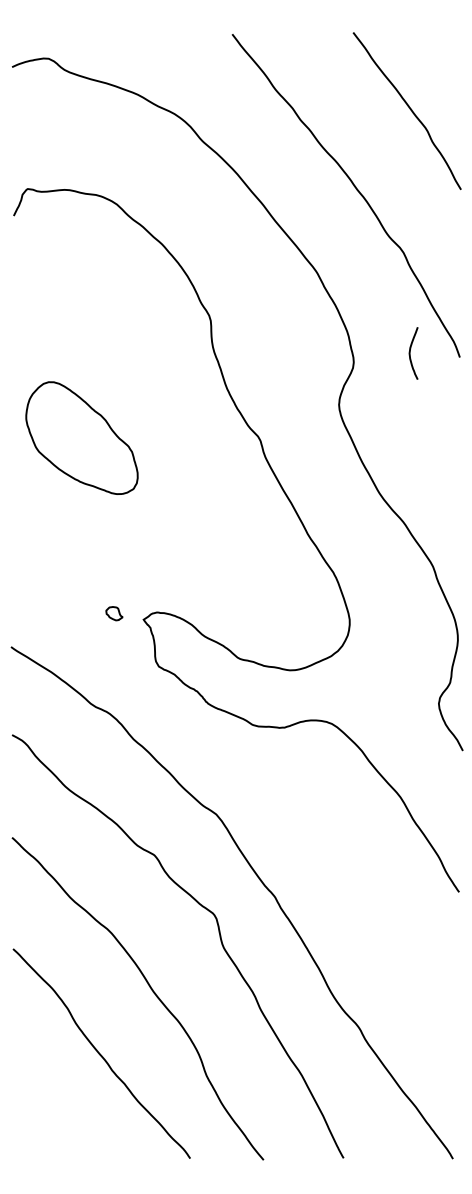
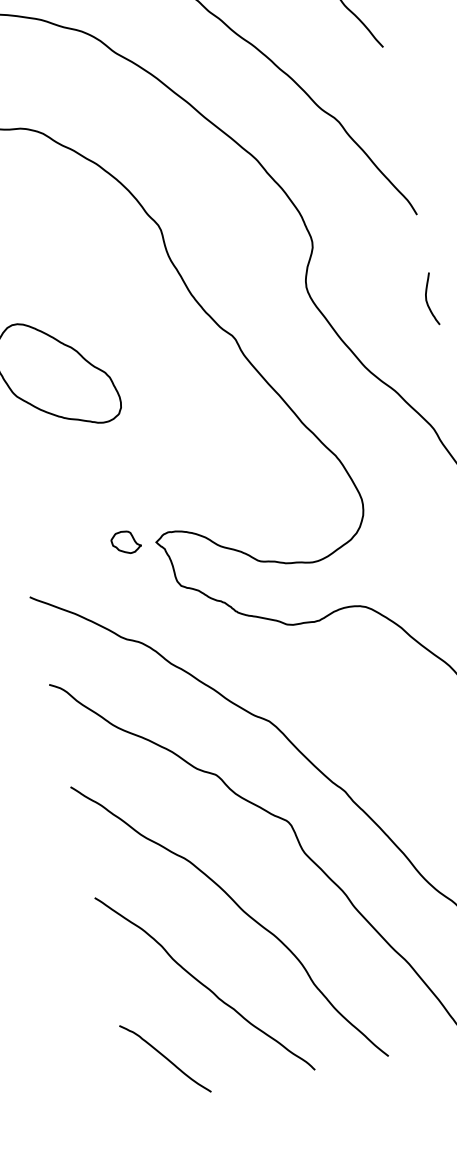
curve: (410, 353) -> (427, 300), moved
part: (114, 613) -> (125, 542), size x1.67
curve: (48, 1117) -> (165, 1058), added

